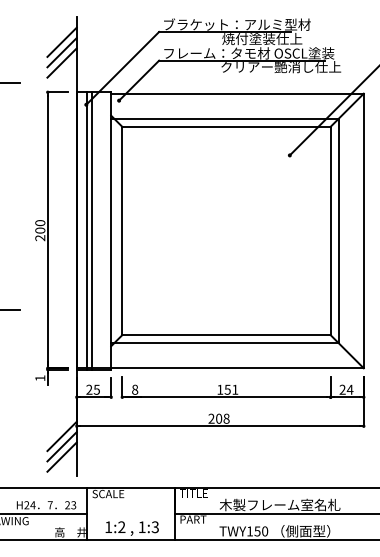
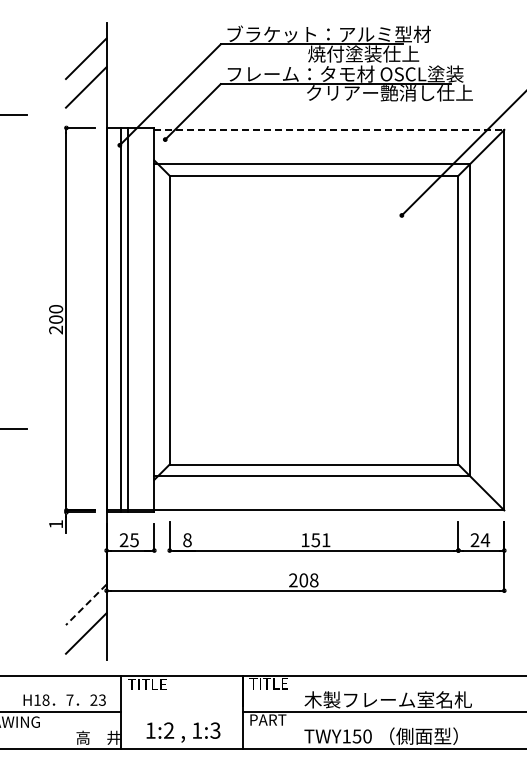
line: (61, 52) -> (85, 72), removed
line: (237, 93) -> (329, 129), solid -> dashed
line: (62, 436) -> (86, 604), solid -> dashed
line: (61, 446) -> (85, 618), removed
text: (108, 493) -> (150, 684), SCALE -> TITLE
text: (29, 504) -> (41, 699), H24 -> H18

